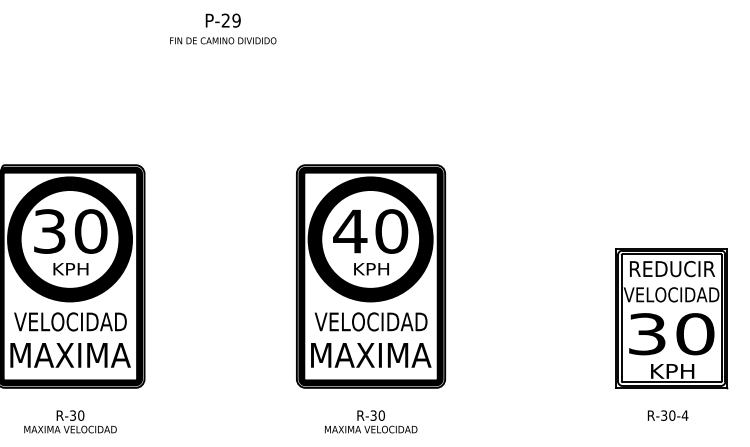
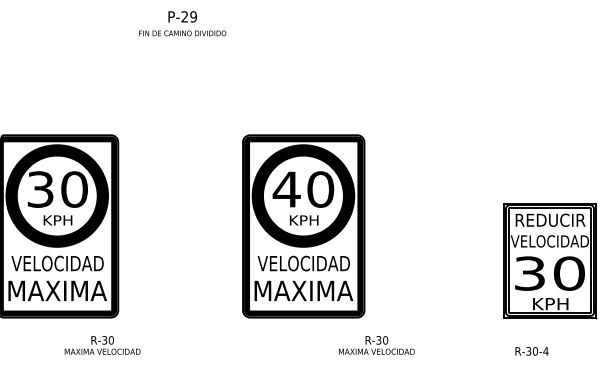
text: (667, 415) -> (531, 351), moved
text: (70, 421) -> (102, 345), moved
text: (370, 421) -> (376, 345), moved

